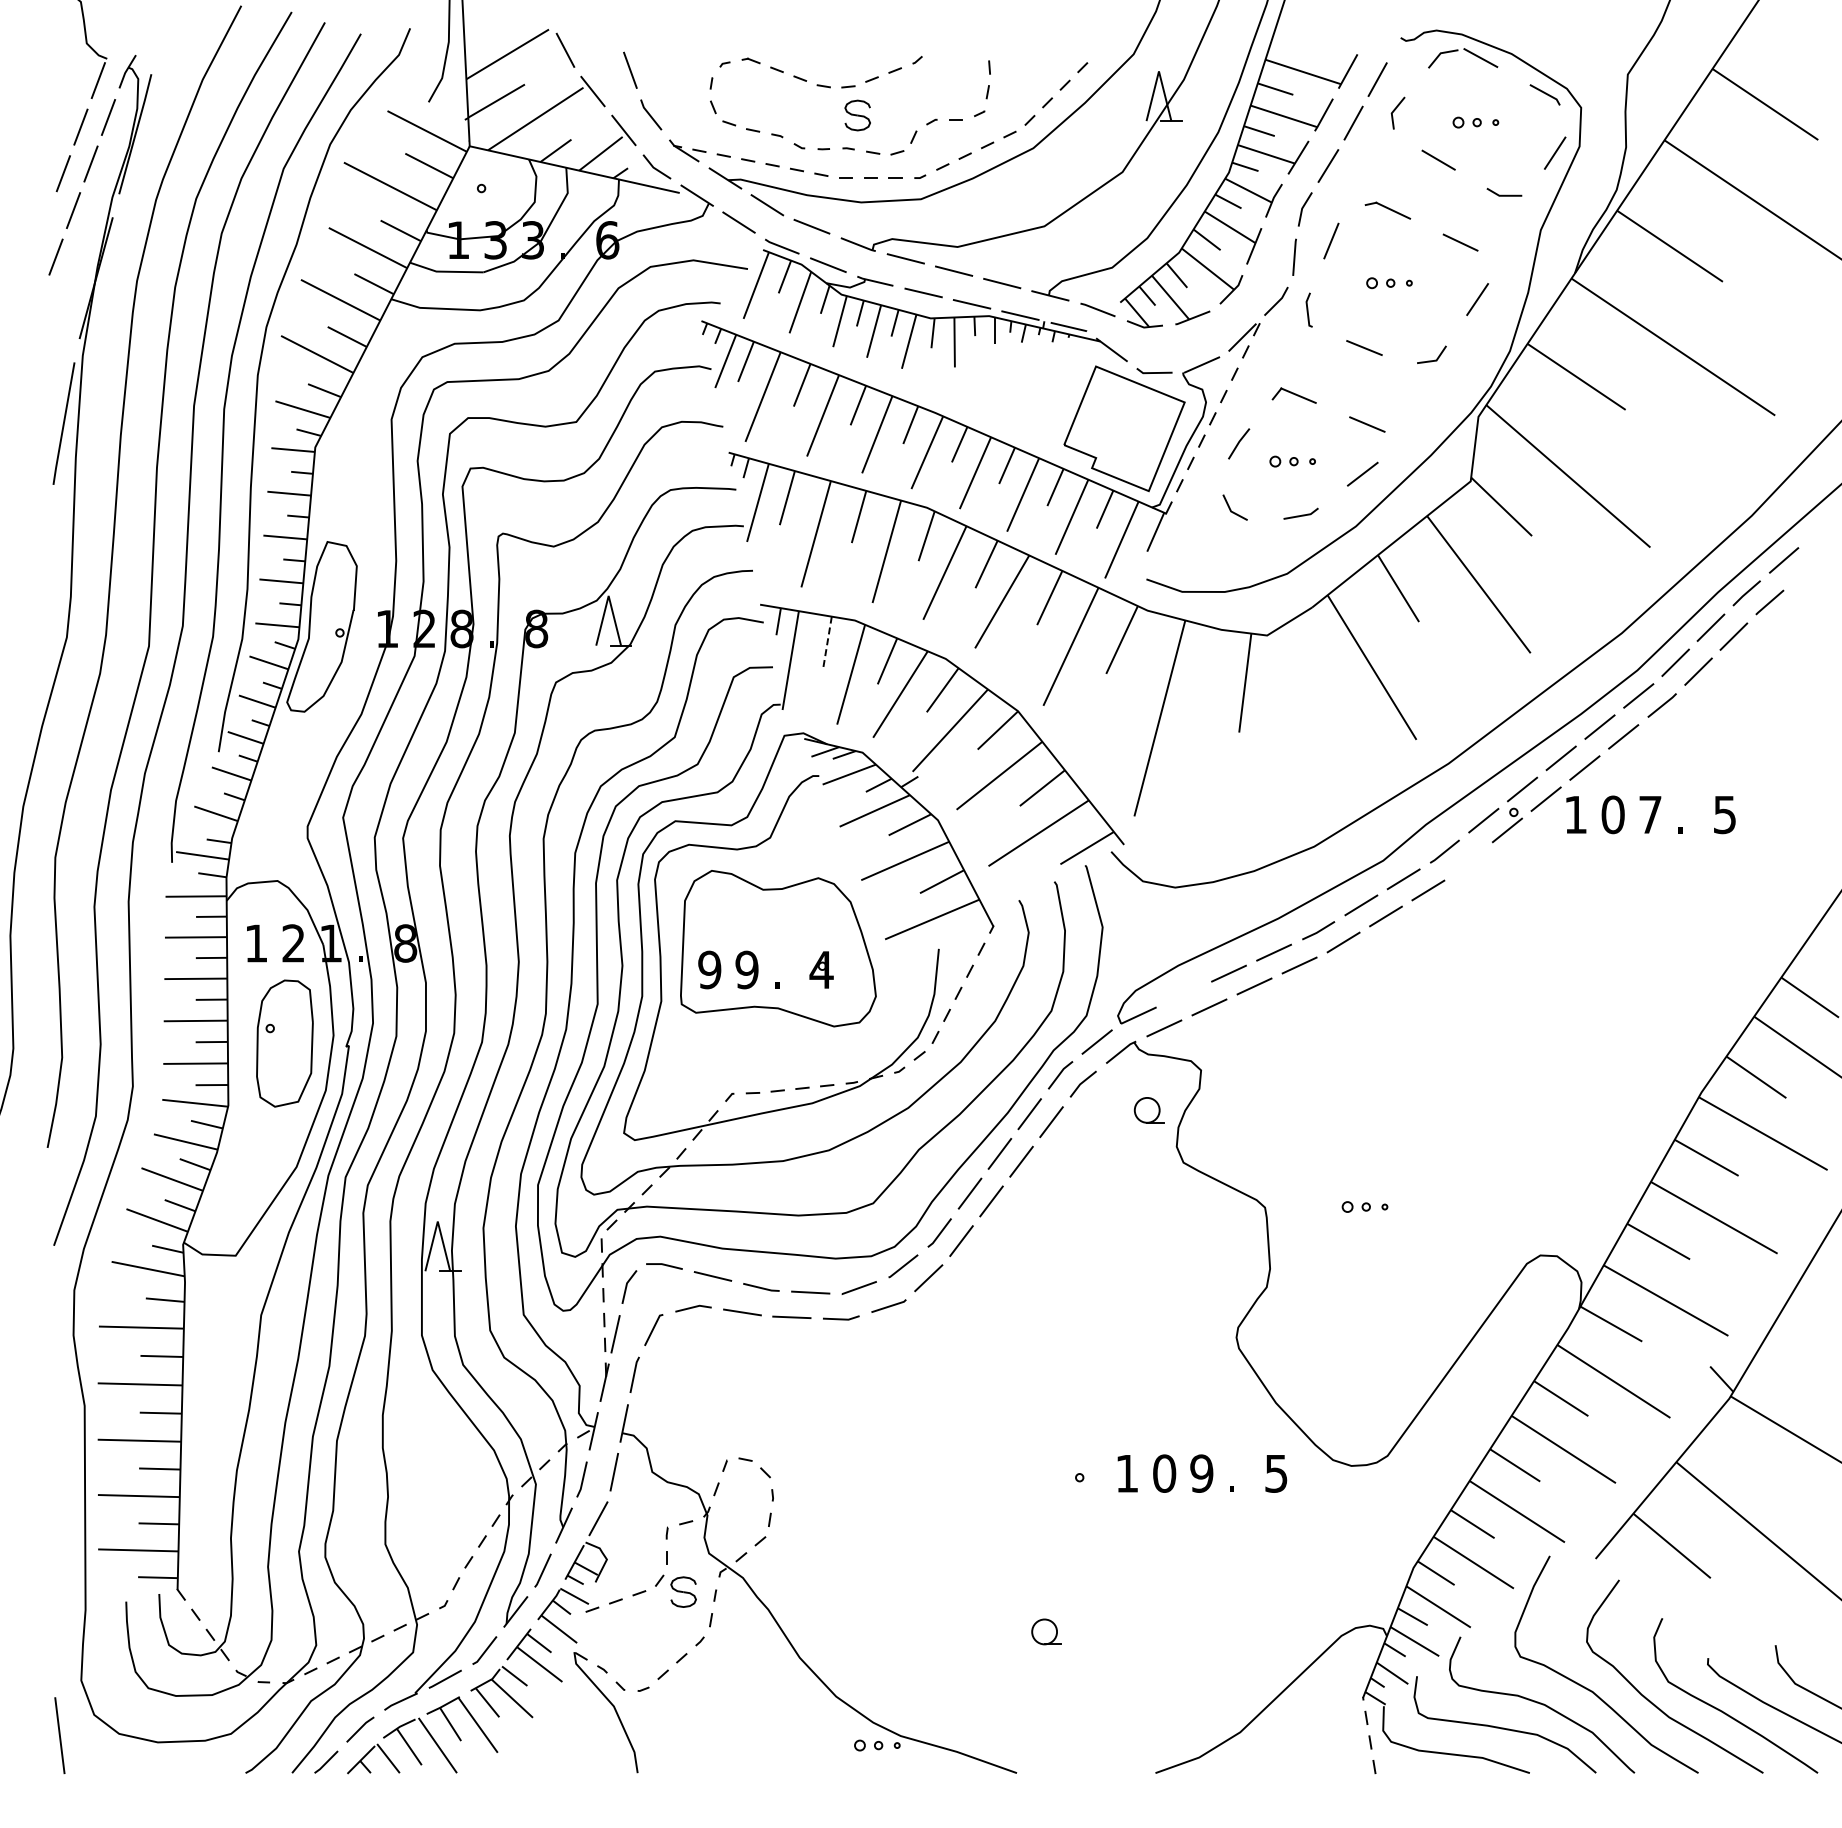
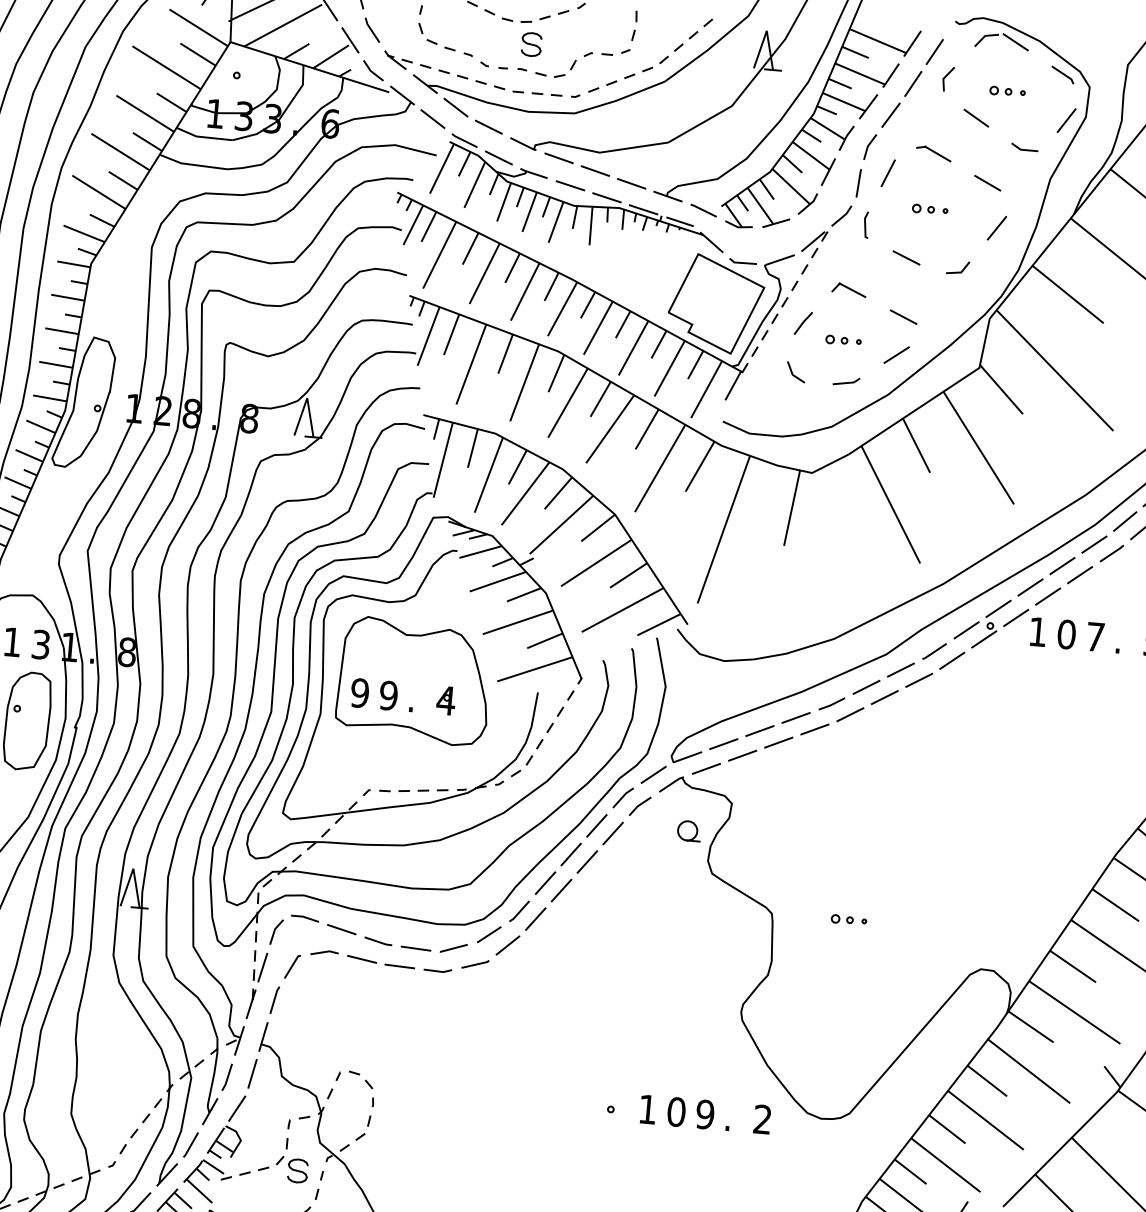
line: (827, 642) -> (472, 448), dashed -> solid
line: (1468, 861) -> (952, 660), added
text: (293, 943) -> (40, 644), 2 -> 3
line: (1183, 994) -> (723, 744), added
text: (1276, 1473) -> (762, 1119), 5 -> 2

